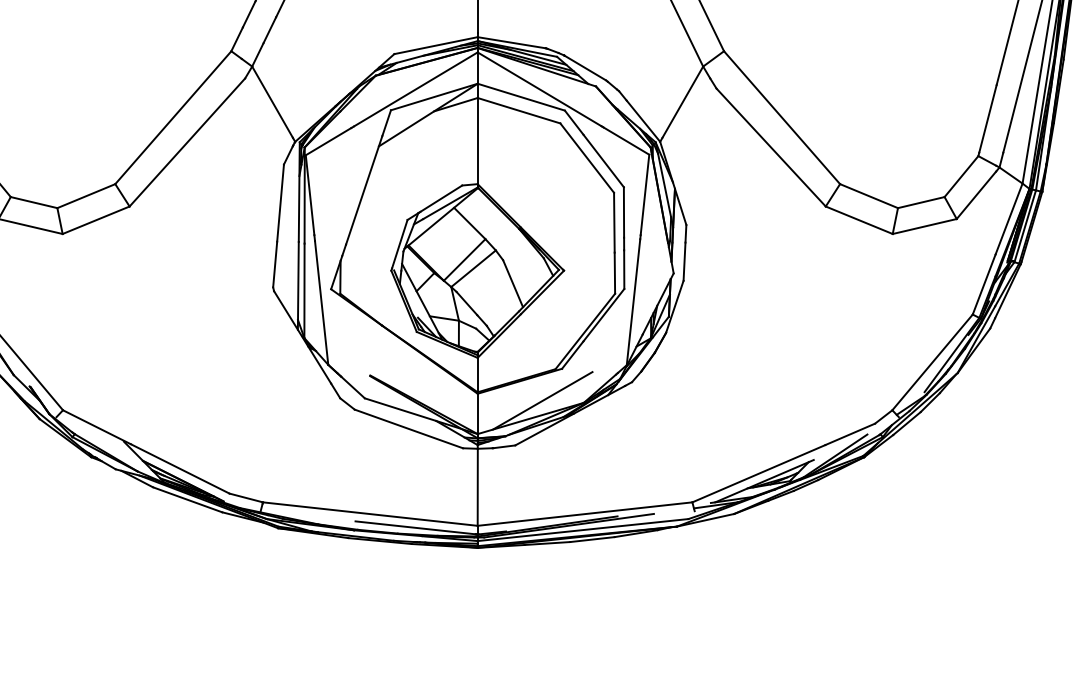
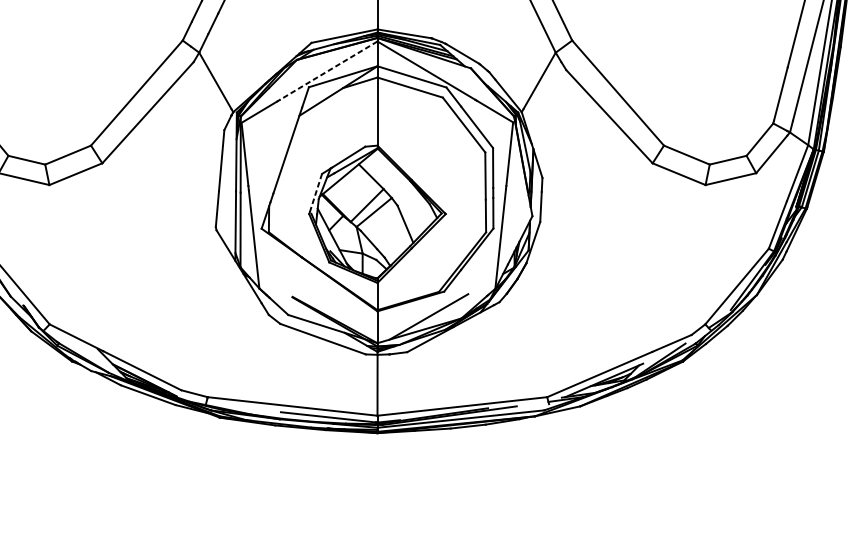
line: (415, 89) -> (328, 70), solid -> dashed
line: (399, 243) -> (315, 192), solid -> dashed

